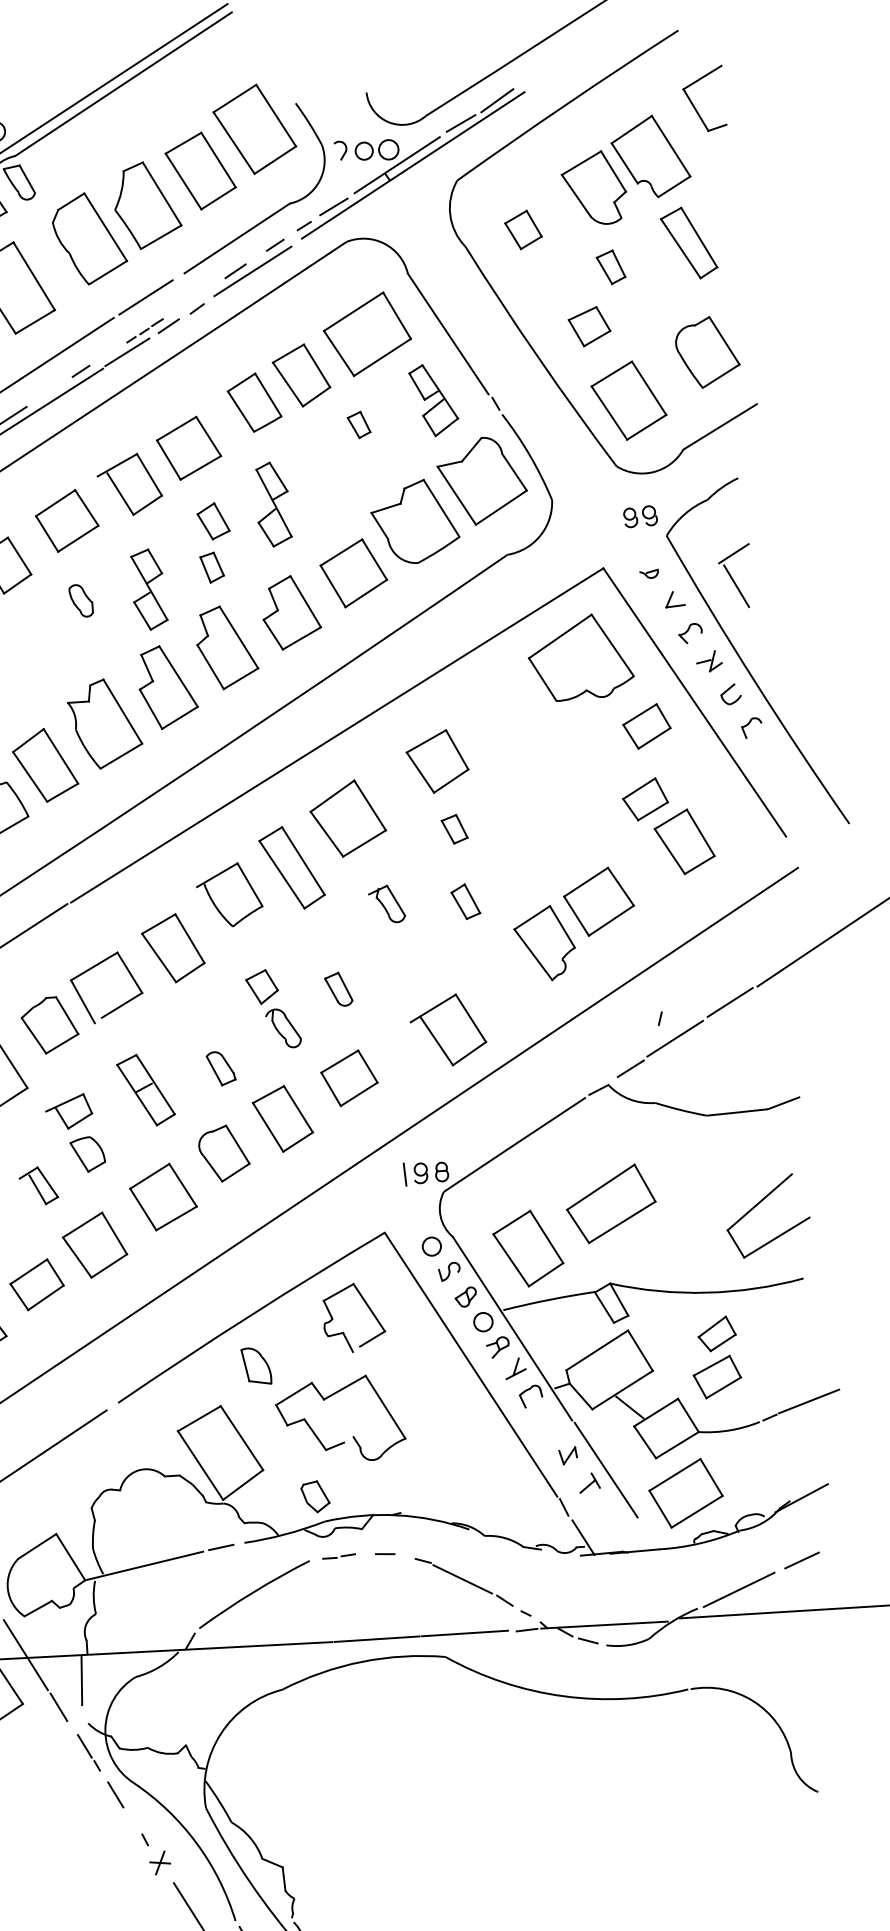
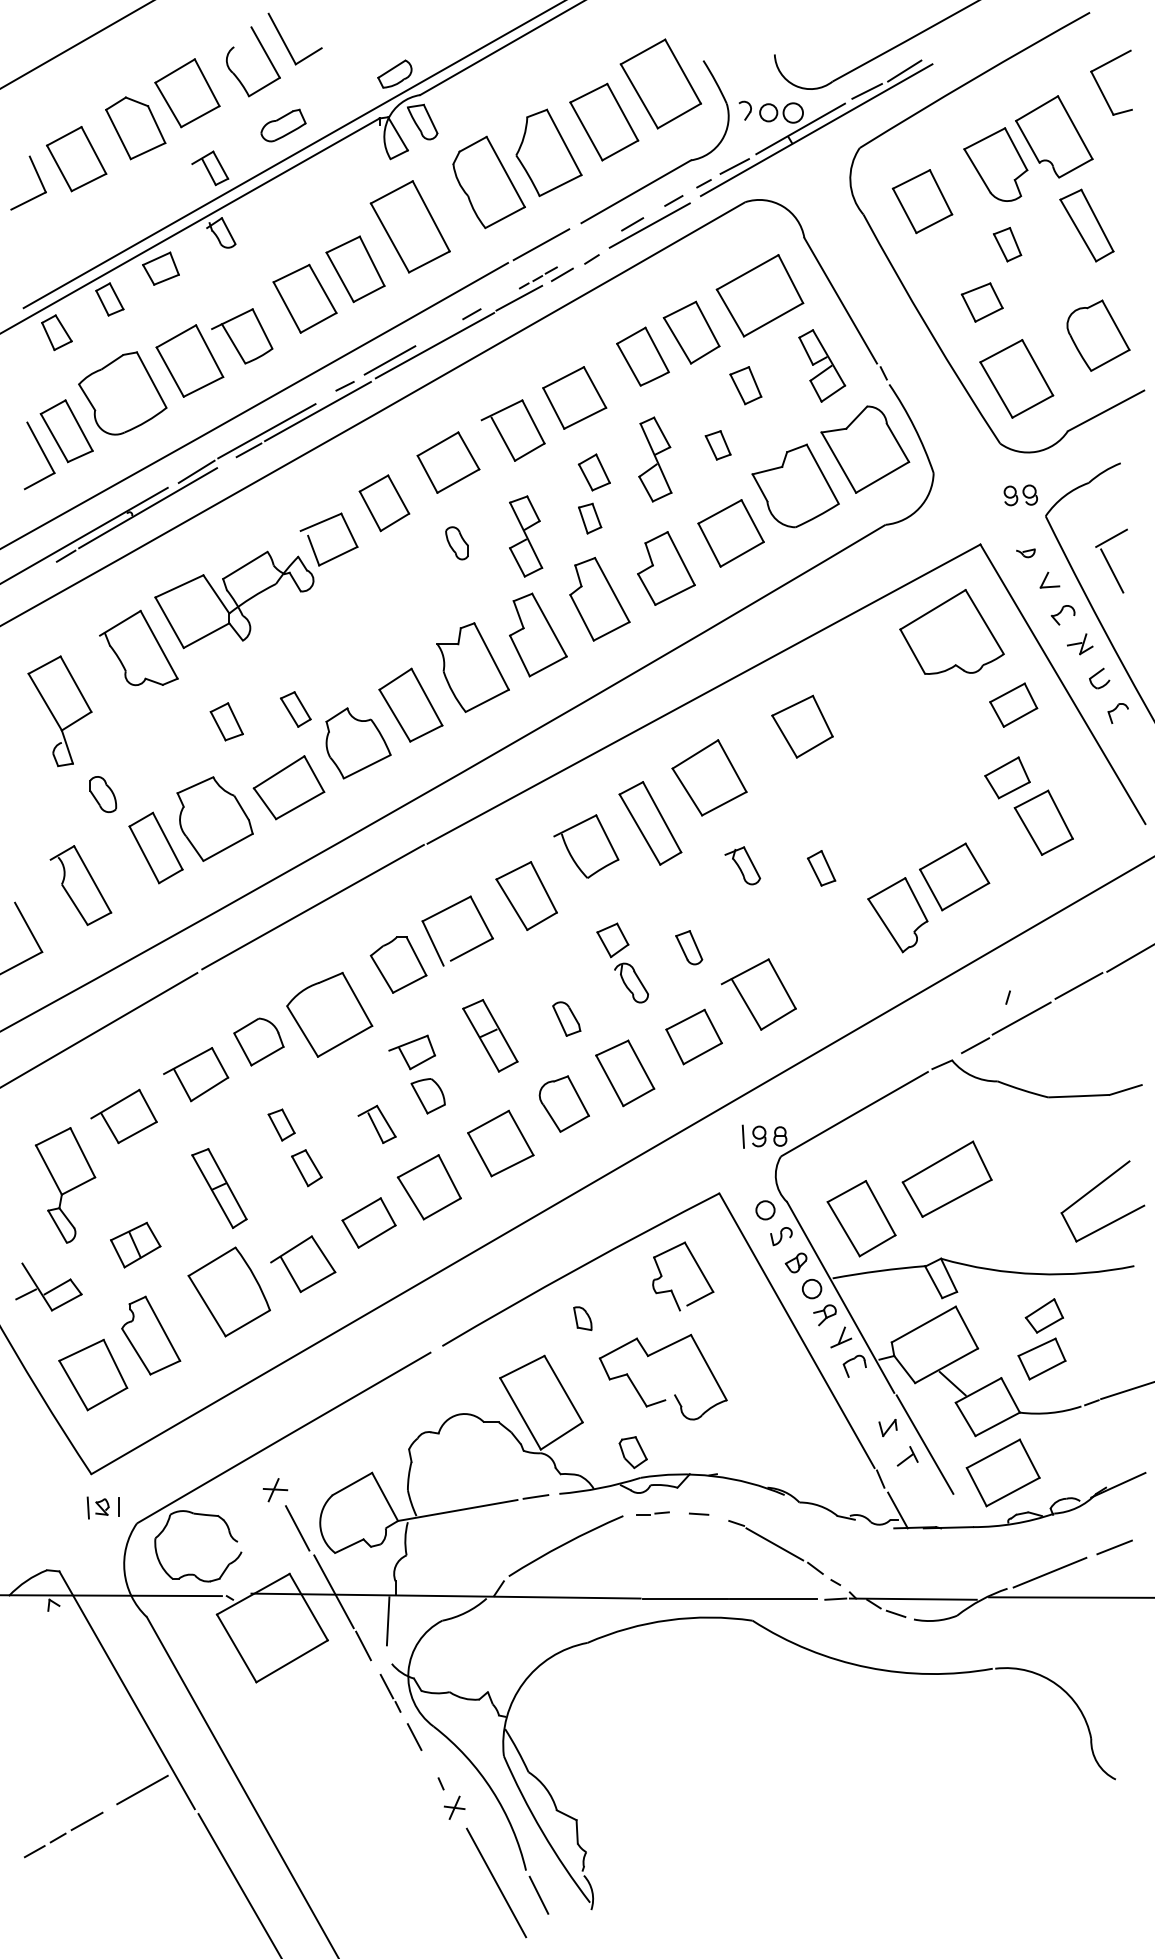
part: (523, 229) -> (922, 201), size x1.67
part: (358, 424) -> (745, 385), size x1.43
part: (454, 829) -> (717, 445), moved
part: (447, 1030) -> (758, 994), moved
part: (256, 1366) -> (582, 1318), size x0.62

